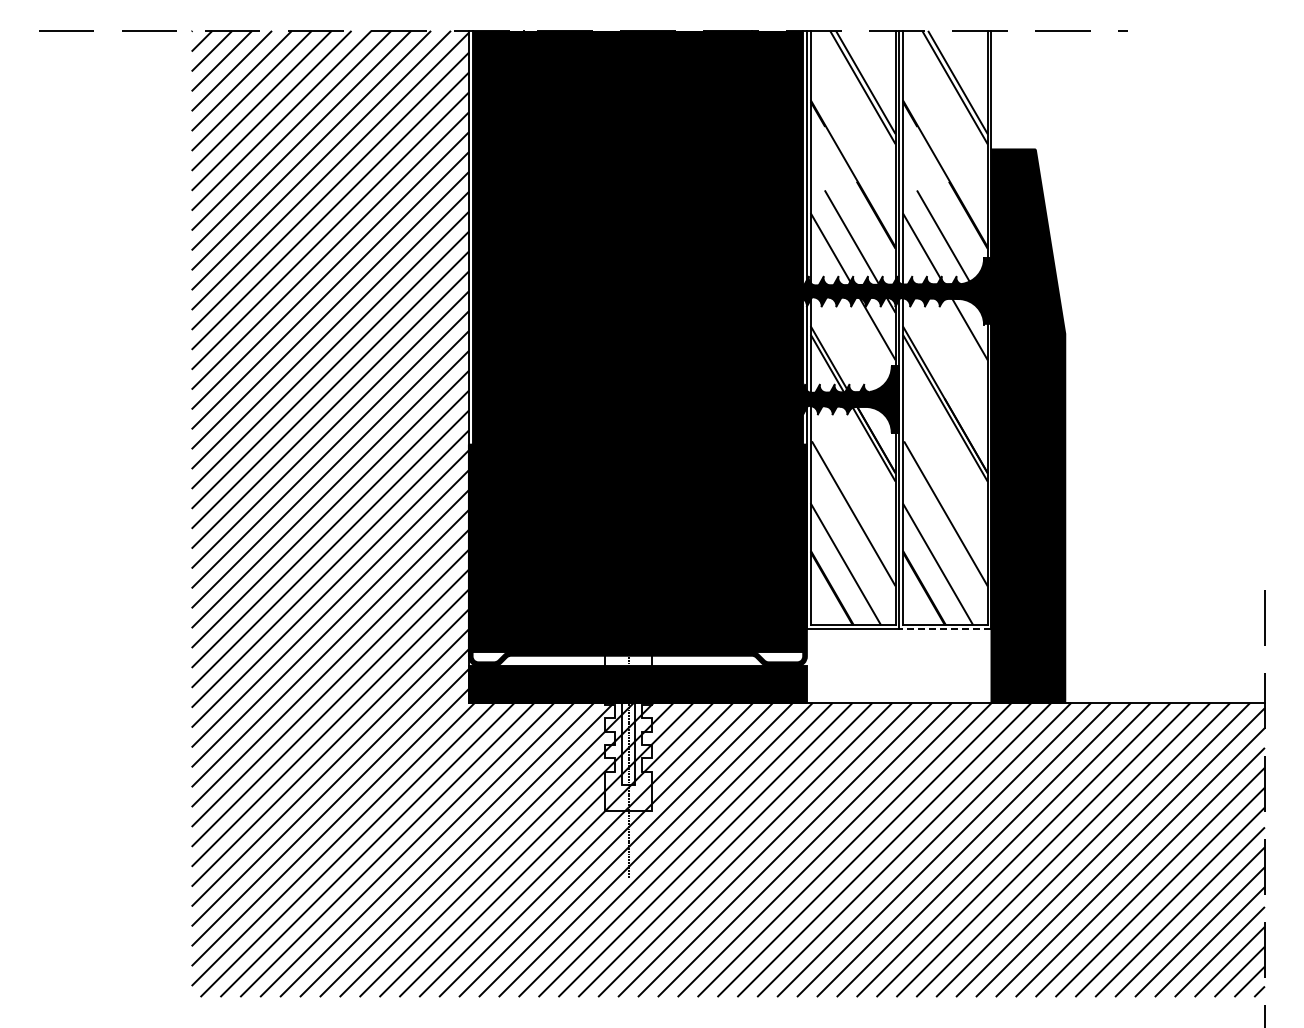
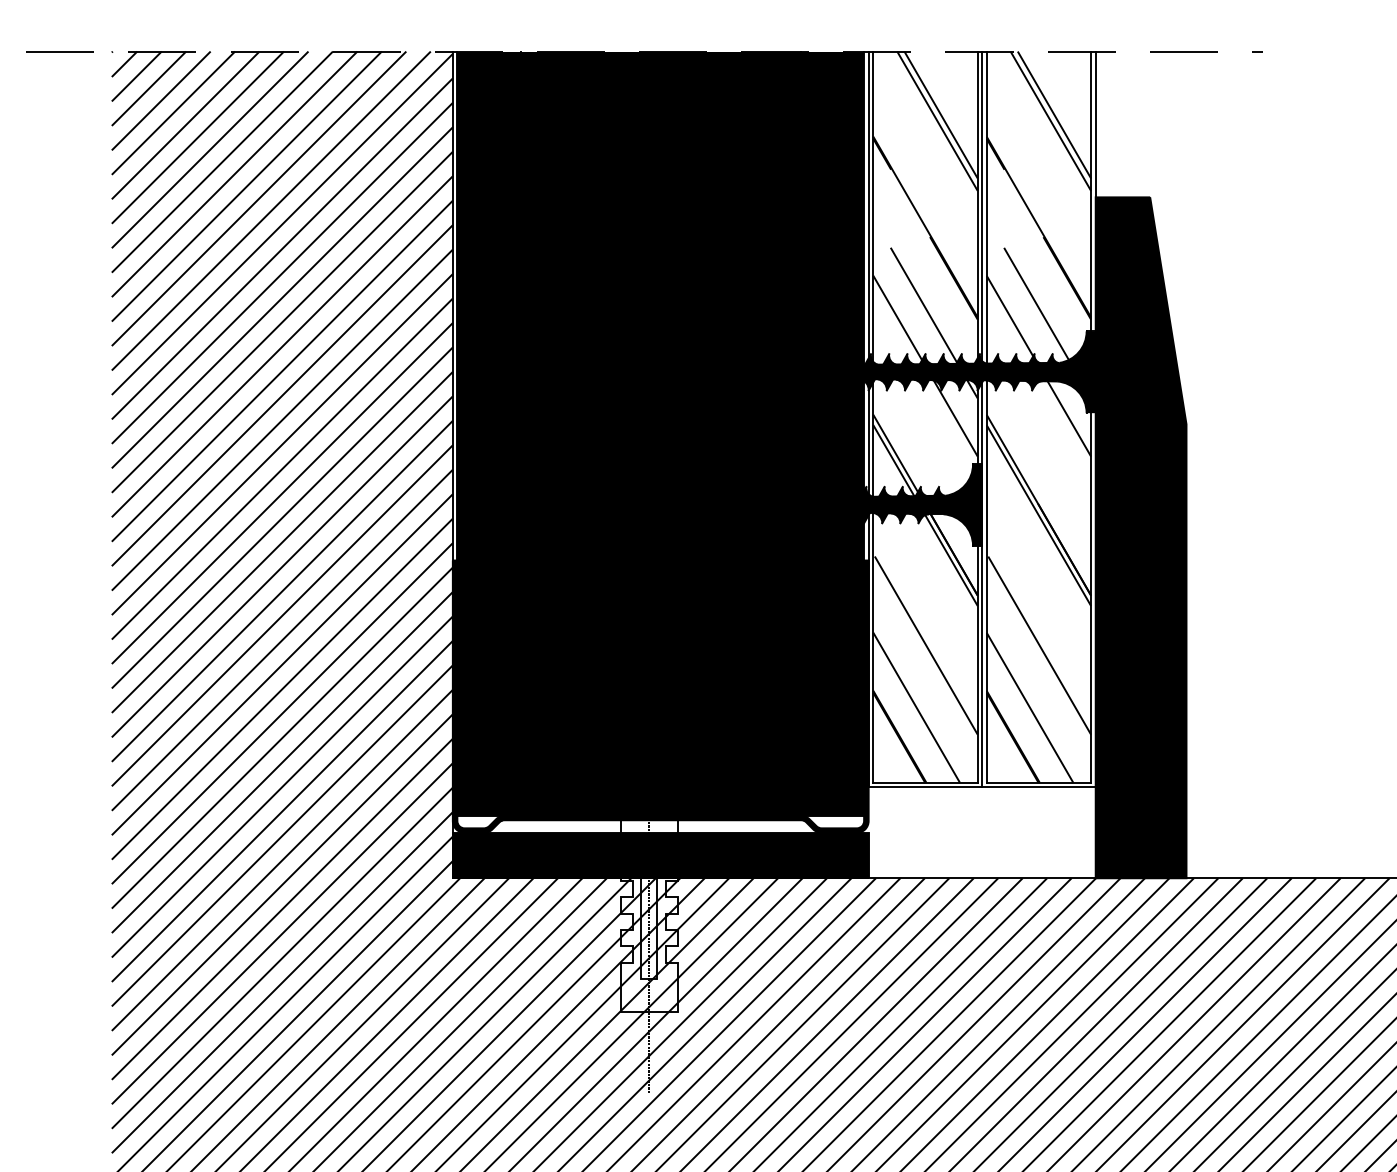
line: (944, 629) -> (1037, 787), dashed -> solid

